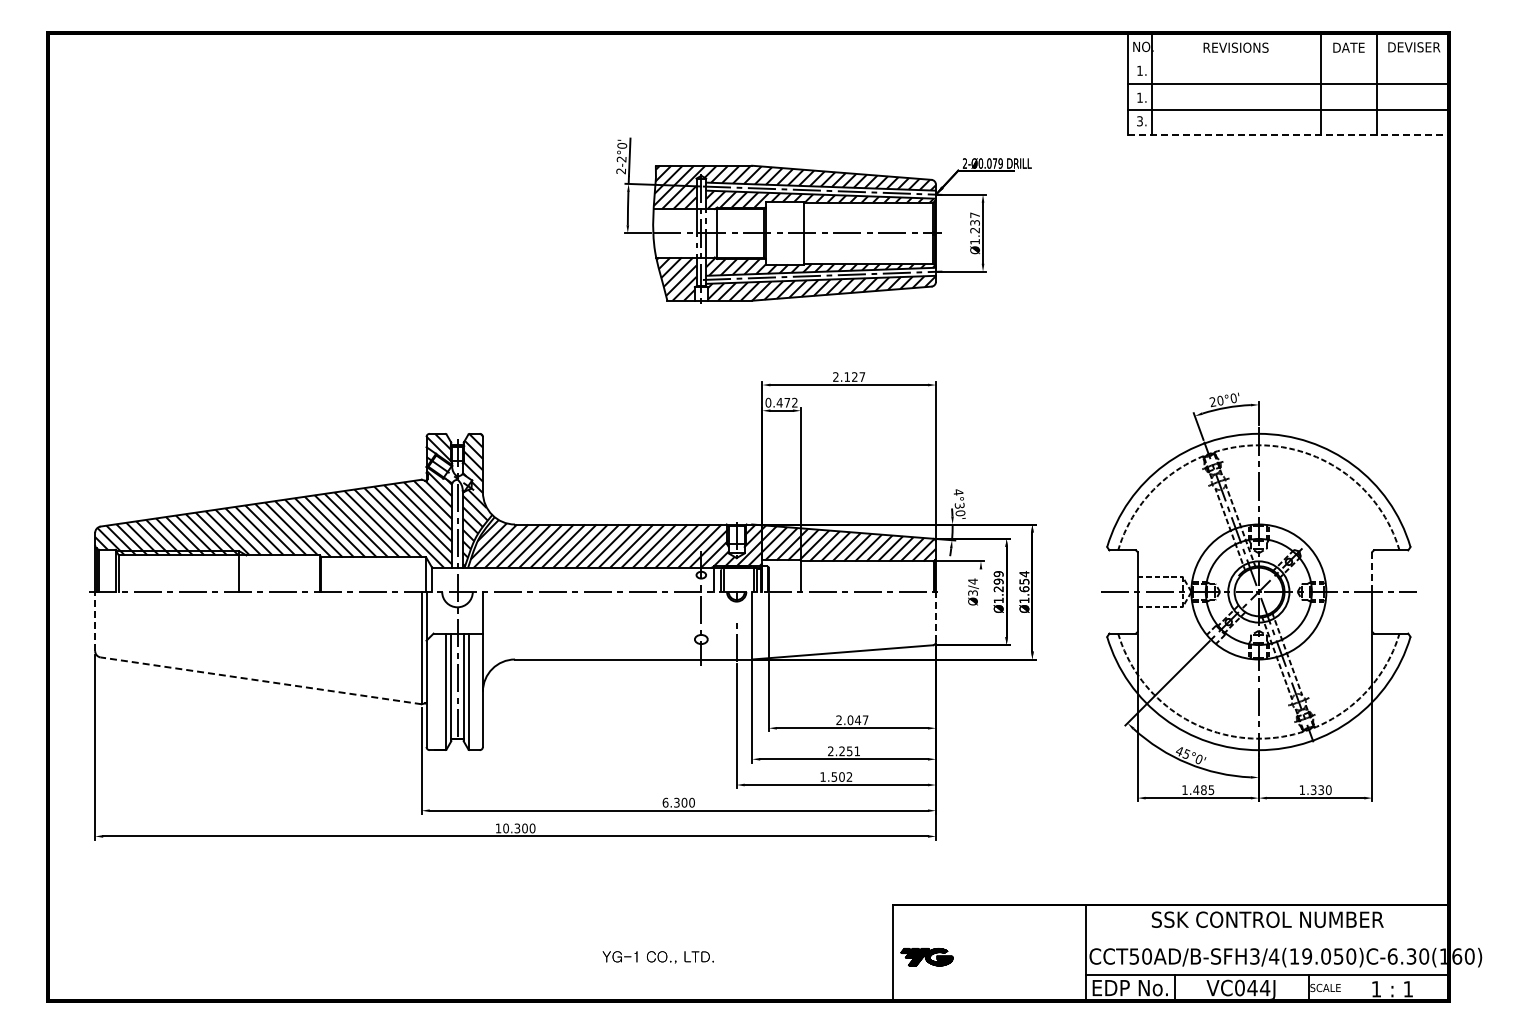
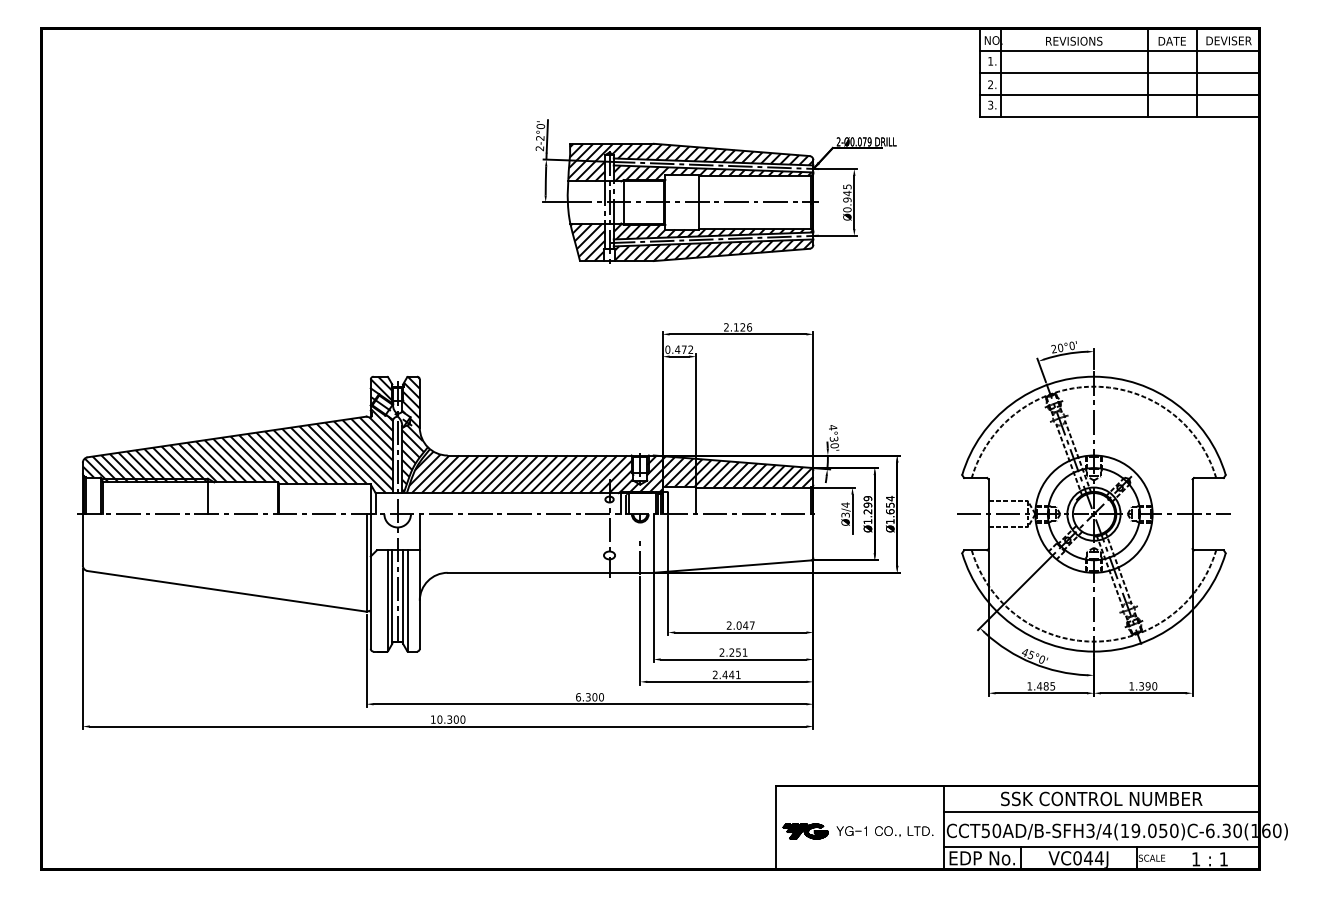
line: (1288, 58) -> (1119, 50), added
text: (1139, 97) -> (990, 84), 1. -> 2.
line: (1288, 134) -> (1119, 116), dashed -> solid
text: (974, 228) -> (846, 198), Ø1.237 -> Ø0.945
text: (862, 376) -> (749, 326), 2.127 -> 2.126
line: (1372, 572) -> (1192, 497), dashed -> solid
line: (980, 591) -> (852, 513), added
line: (935, 616) -> (813, 535), dashed -> solid
line: (95, 621) -> (83, 539), dashed -> solid
line: (260, 680) -> (226, 591), dashed -> solid
text: (835, 776) -> (726, 674), 1.502 -> 2.441
text: (1321, 789) -> (1148, 685), 1.330 -> 1.390
line: (1267, 934) -> (1101, 811), added
text: (657, 957) -> (884, 831), moved

